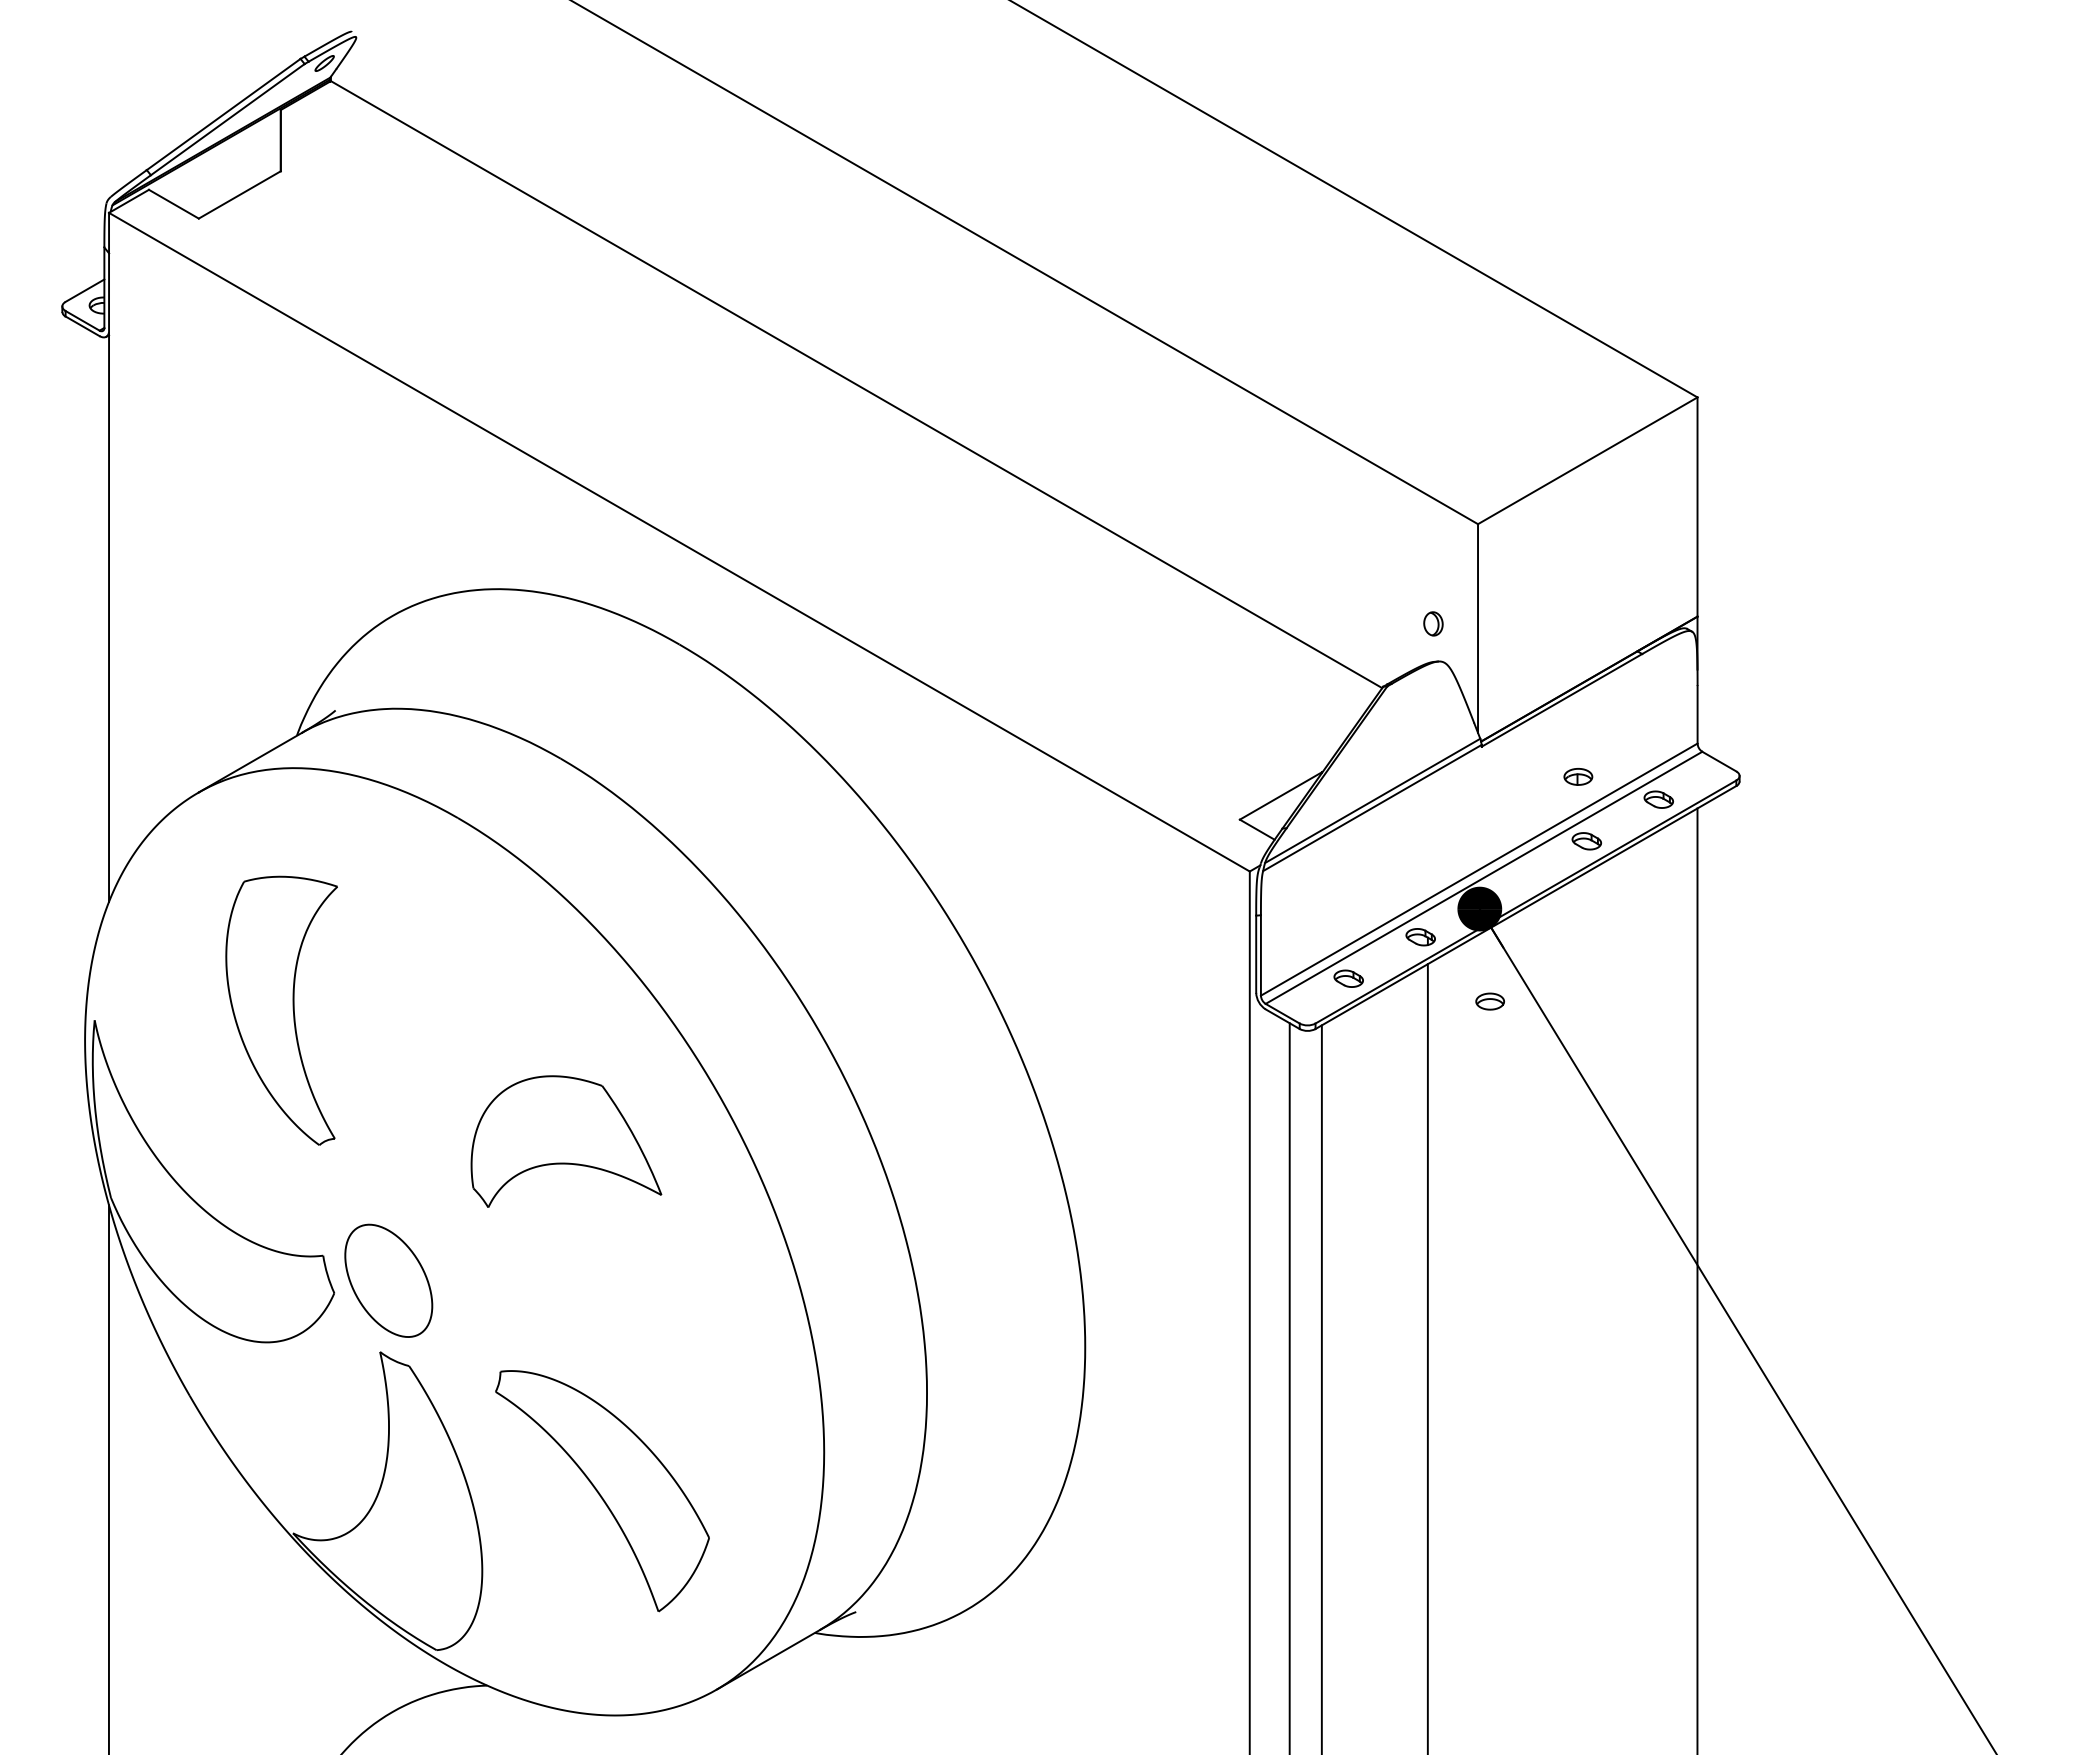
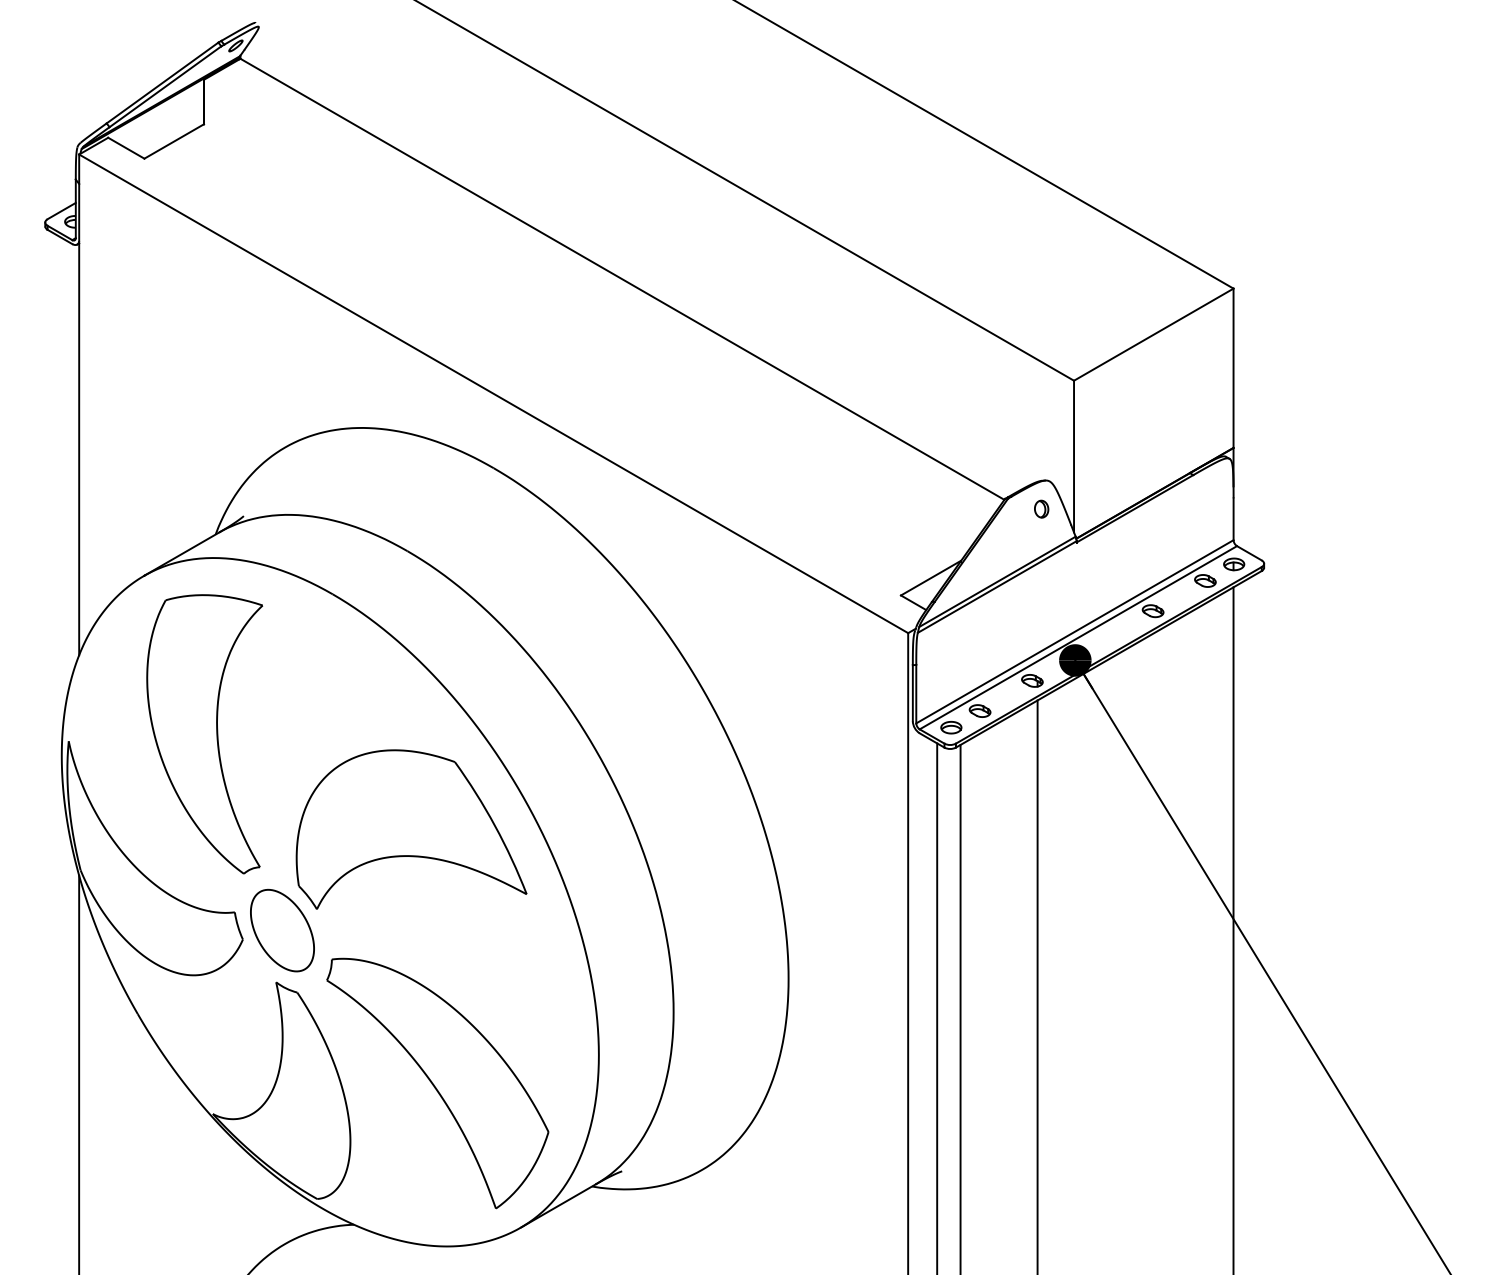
part: (1433, 623) -> (1041, 508), moved
part: (1578, 776) -> (1234, 564), moved
part: (1490, 1001) -> (951, 727), moved
part: (281, 1010) -> (204, 734), size x1.43
part: (566, 1141) -> (411, 829), size x1.67
part: (602, 1490) -> (437, 1082), size x1.43

